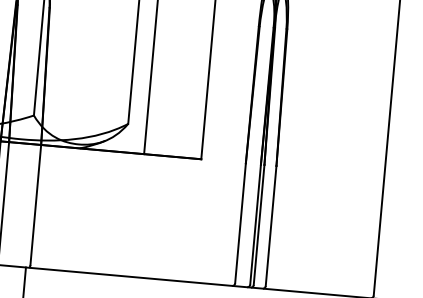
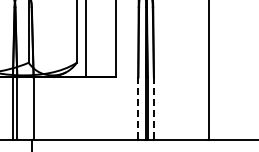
line: (240, 224) -> (138, 108), solid -> dashed
line: (270, 226) -> (153, 108), solid -> dashed

